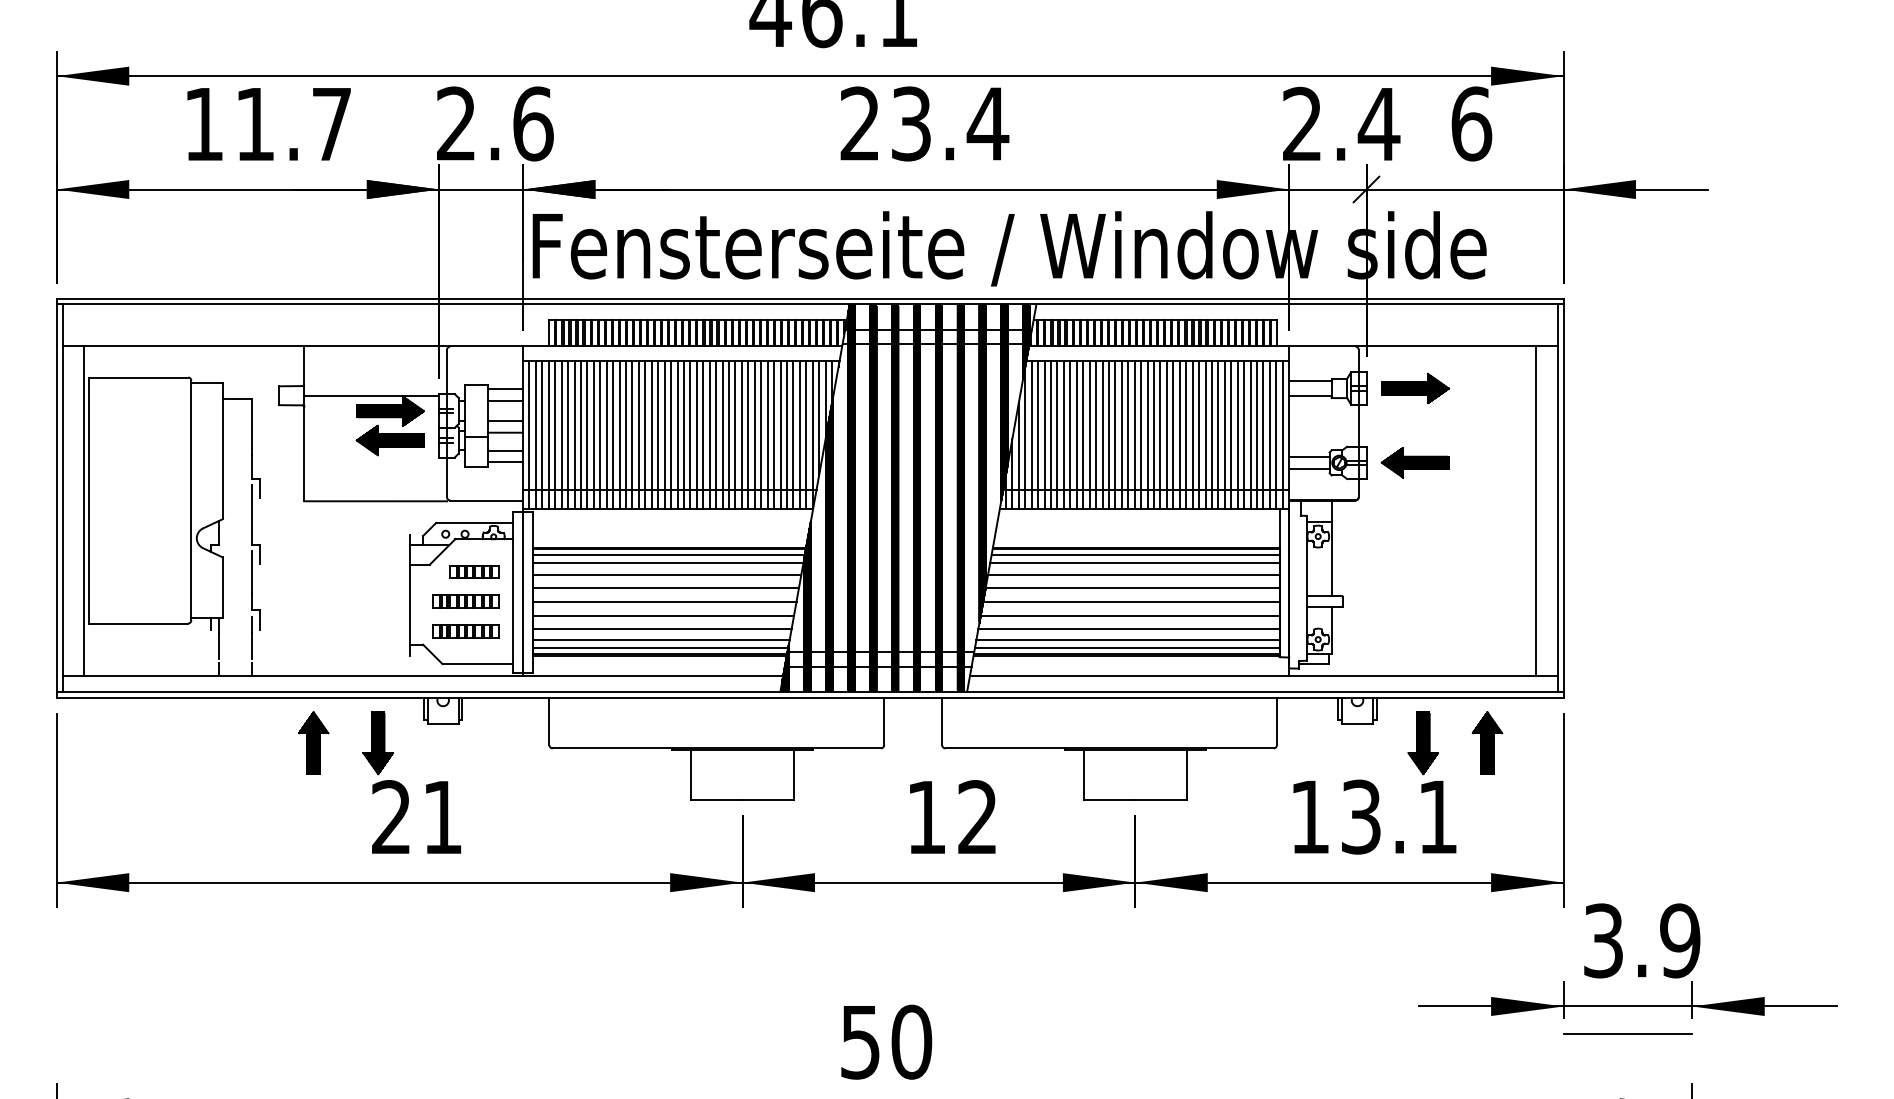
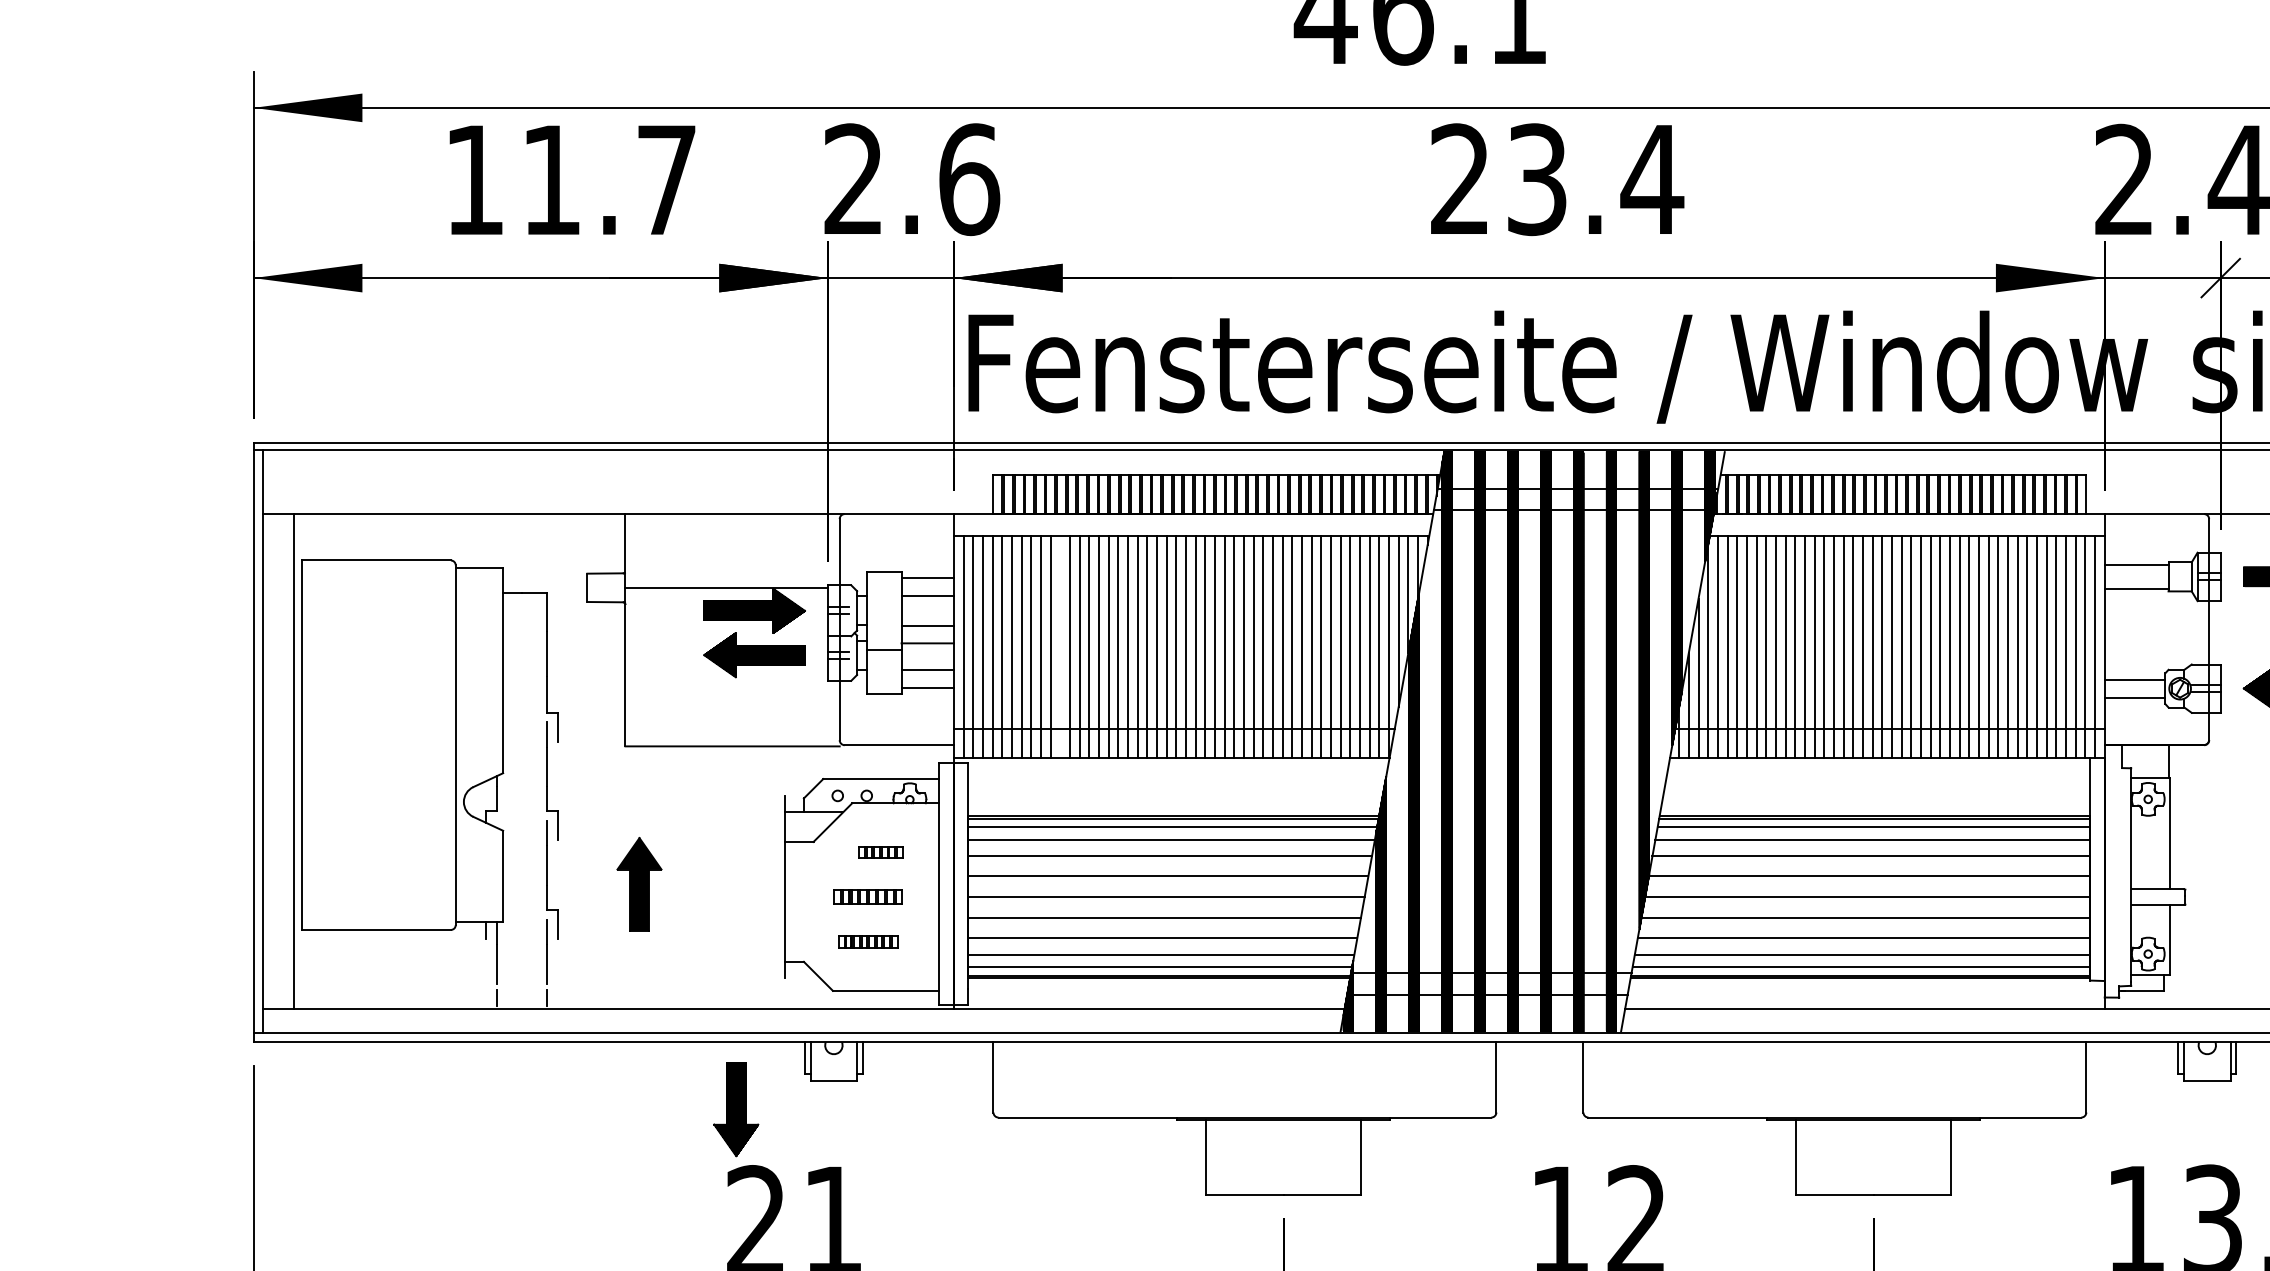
line: (593, 435) -> (1059, 647), removed
part: (474, 571) -> (880, 851), size x0.6
part: (465, 601) -> (867, 896), size x0.7
part: (465, 631) -> (867, 941), size x0.6
part: (313, 742) -> (639, 883), moved

